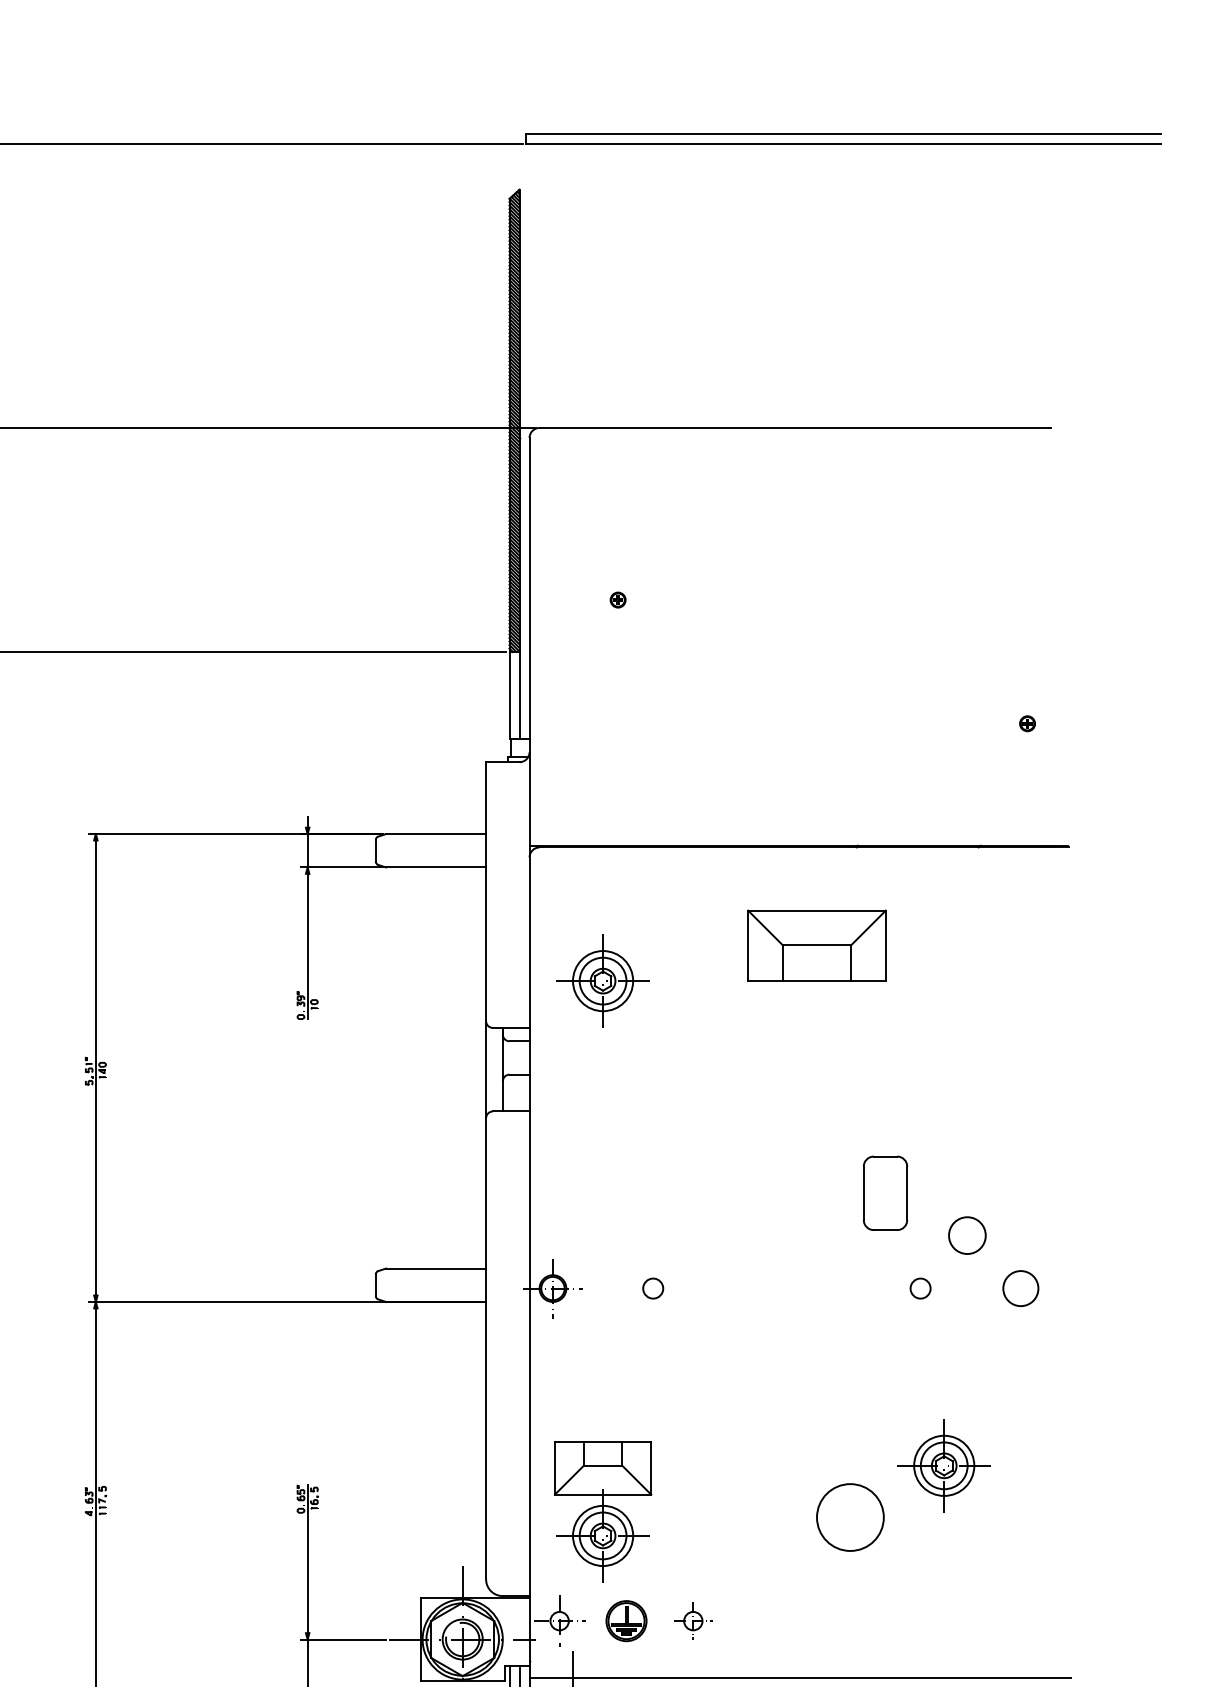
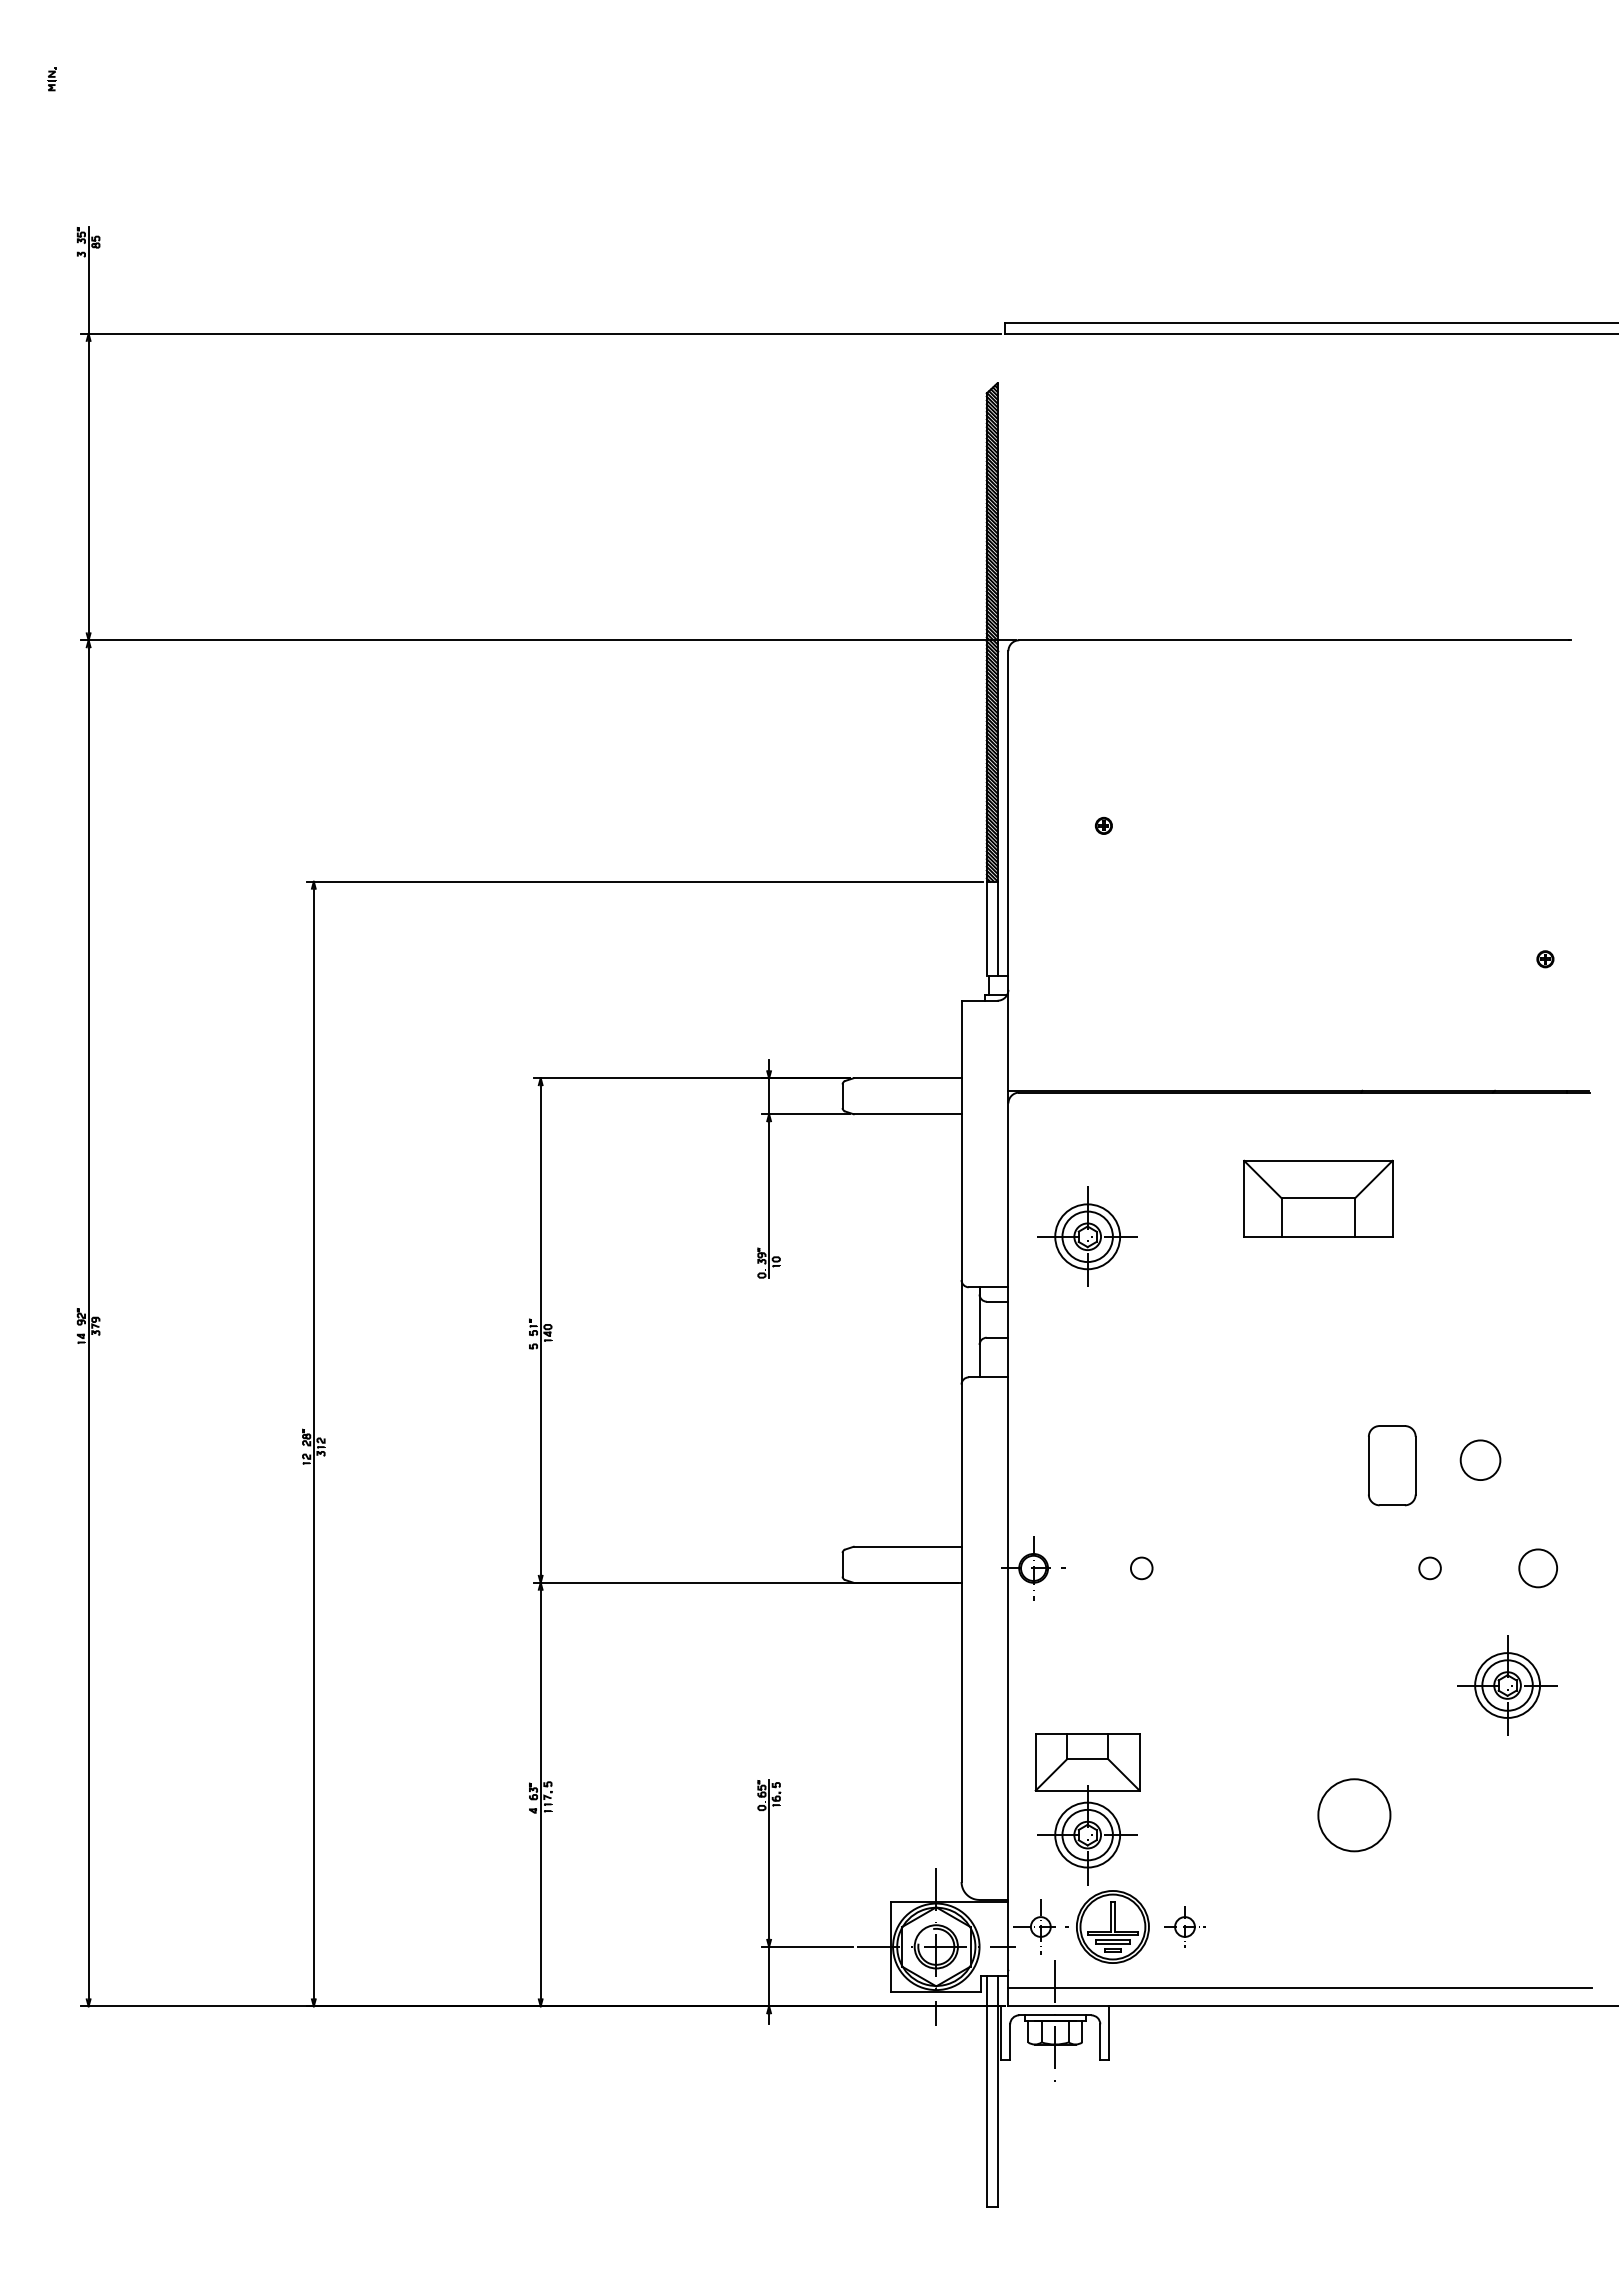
circle: (967, 1234) -> (1480, 1459), moved
part: (944, 1465) -> (1507, 1685), moved
part: (626, 1620) -> (1112, 1926), size x1.67

